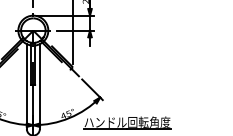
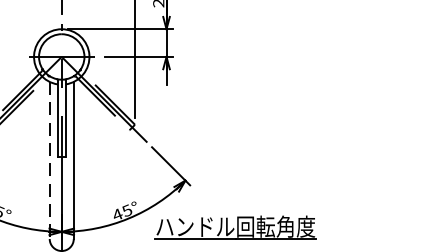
line: (26, 87) -> (49, 162), solid -> dashed

